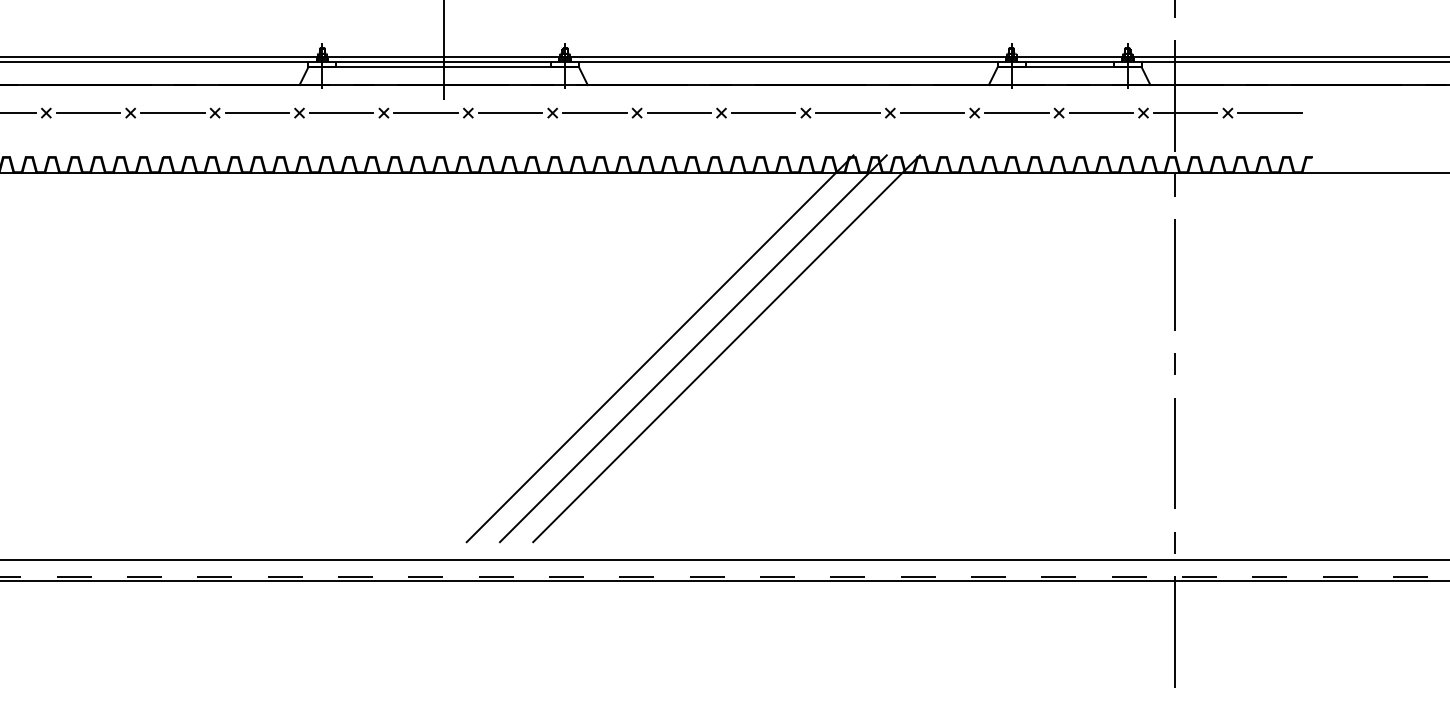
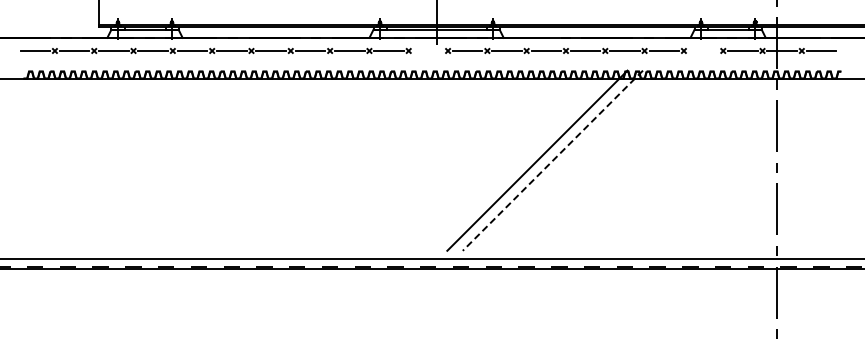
line: (426, 112) -> (428, 50), removed
line: (1016, 112) -> (703, 50), removed
line: (726, 348) -> (568, 160), removed
line: (692, 350) -> (552, 161), solid -> dashed

